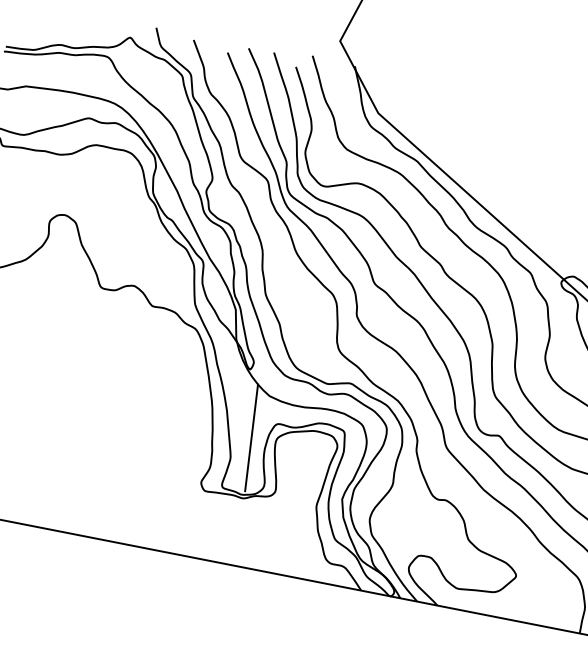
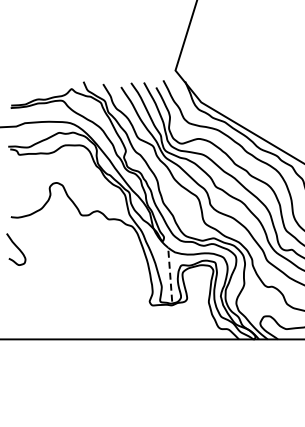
line: (252, 437) -> (170, 274), solid -> dashed

